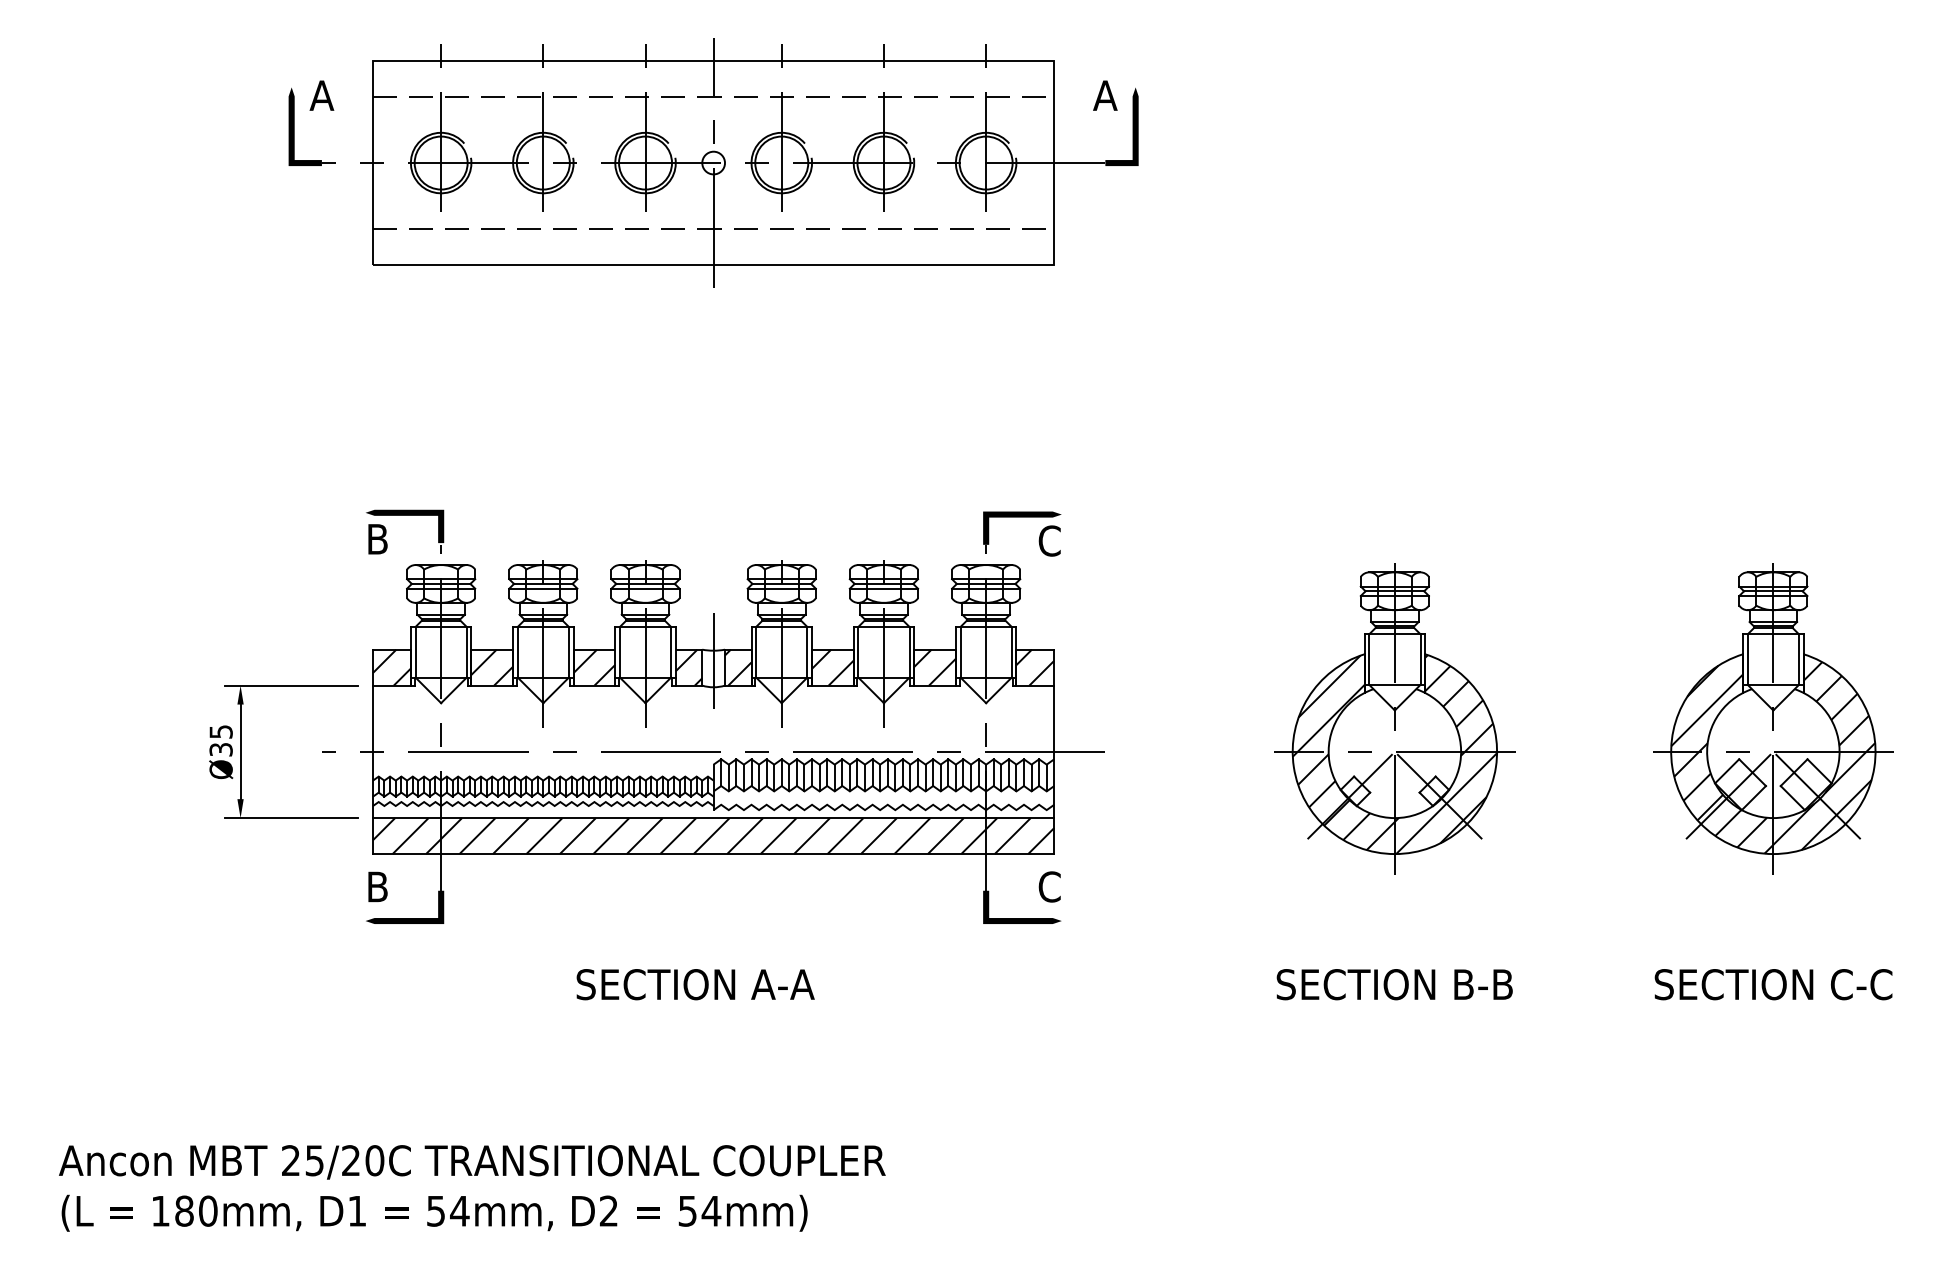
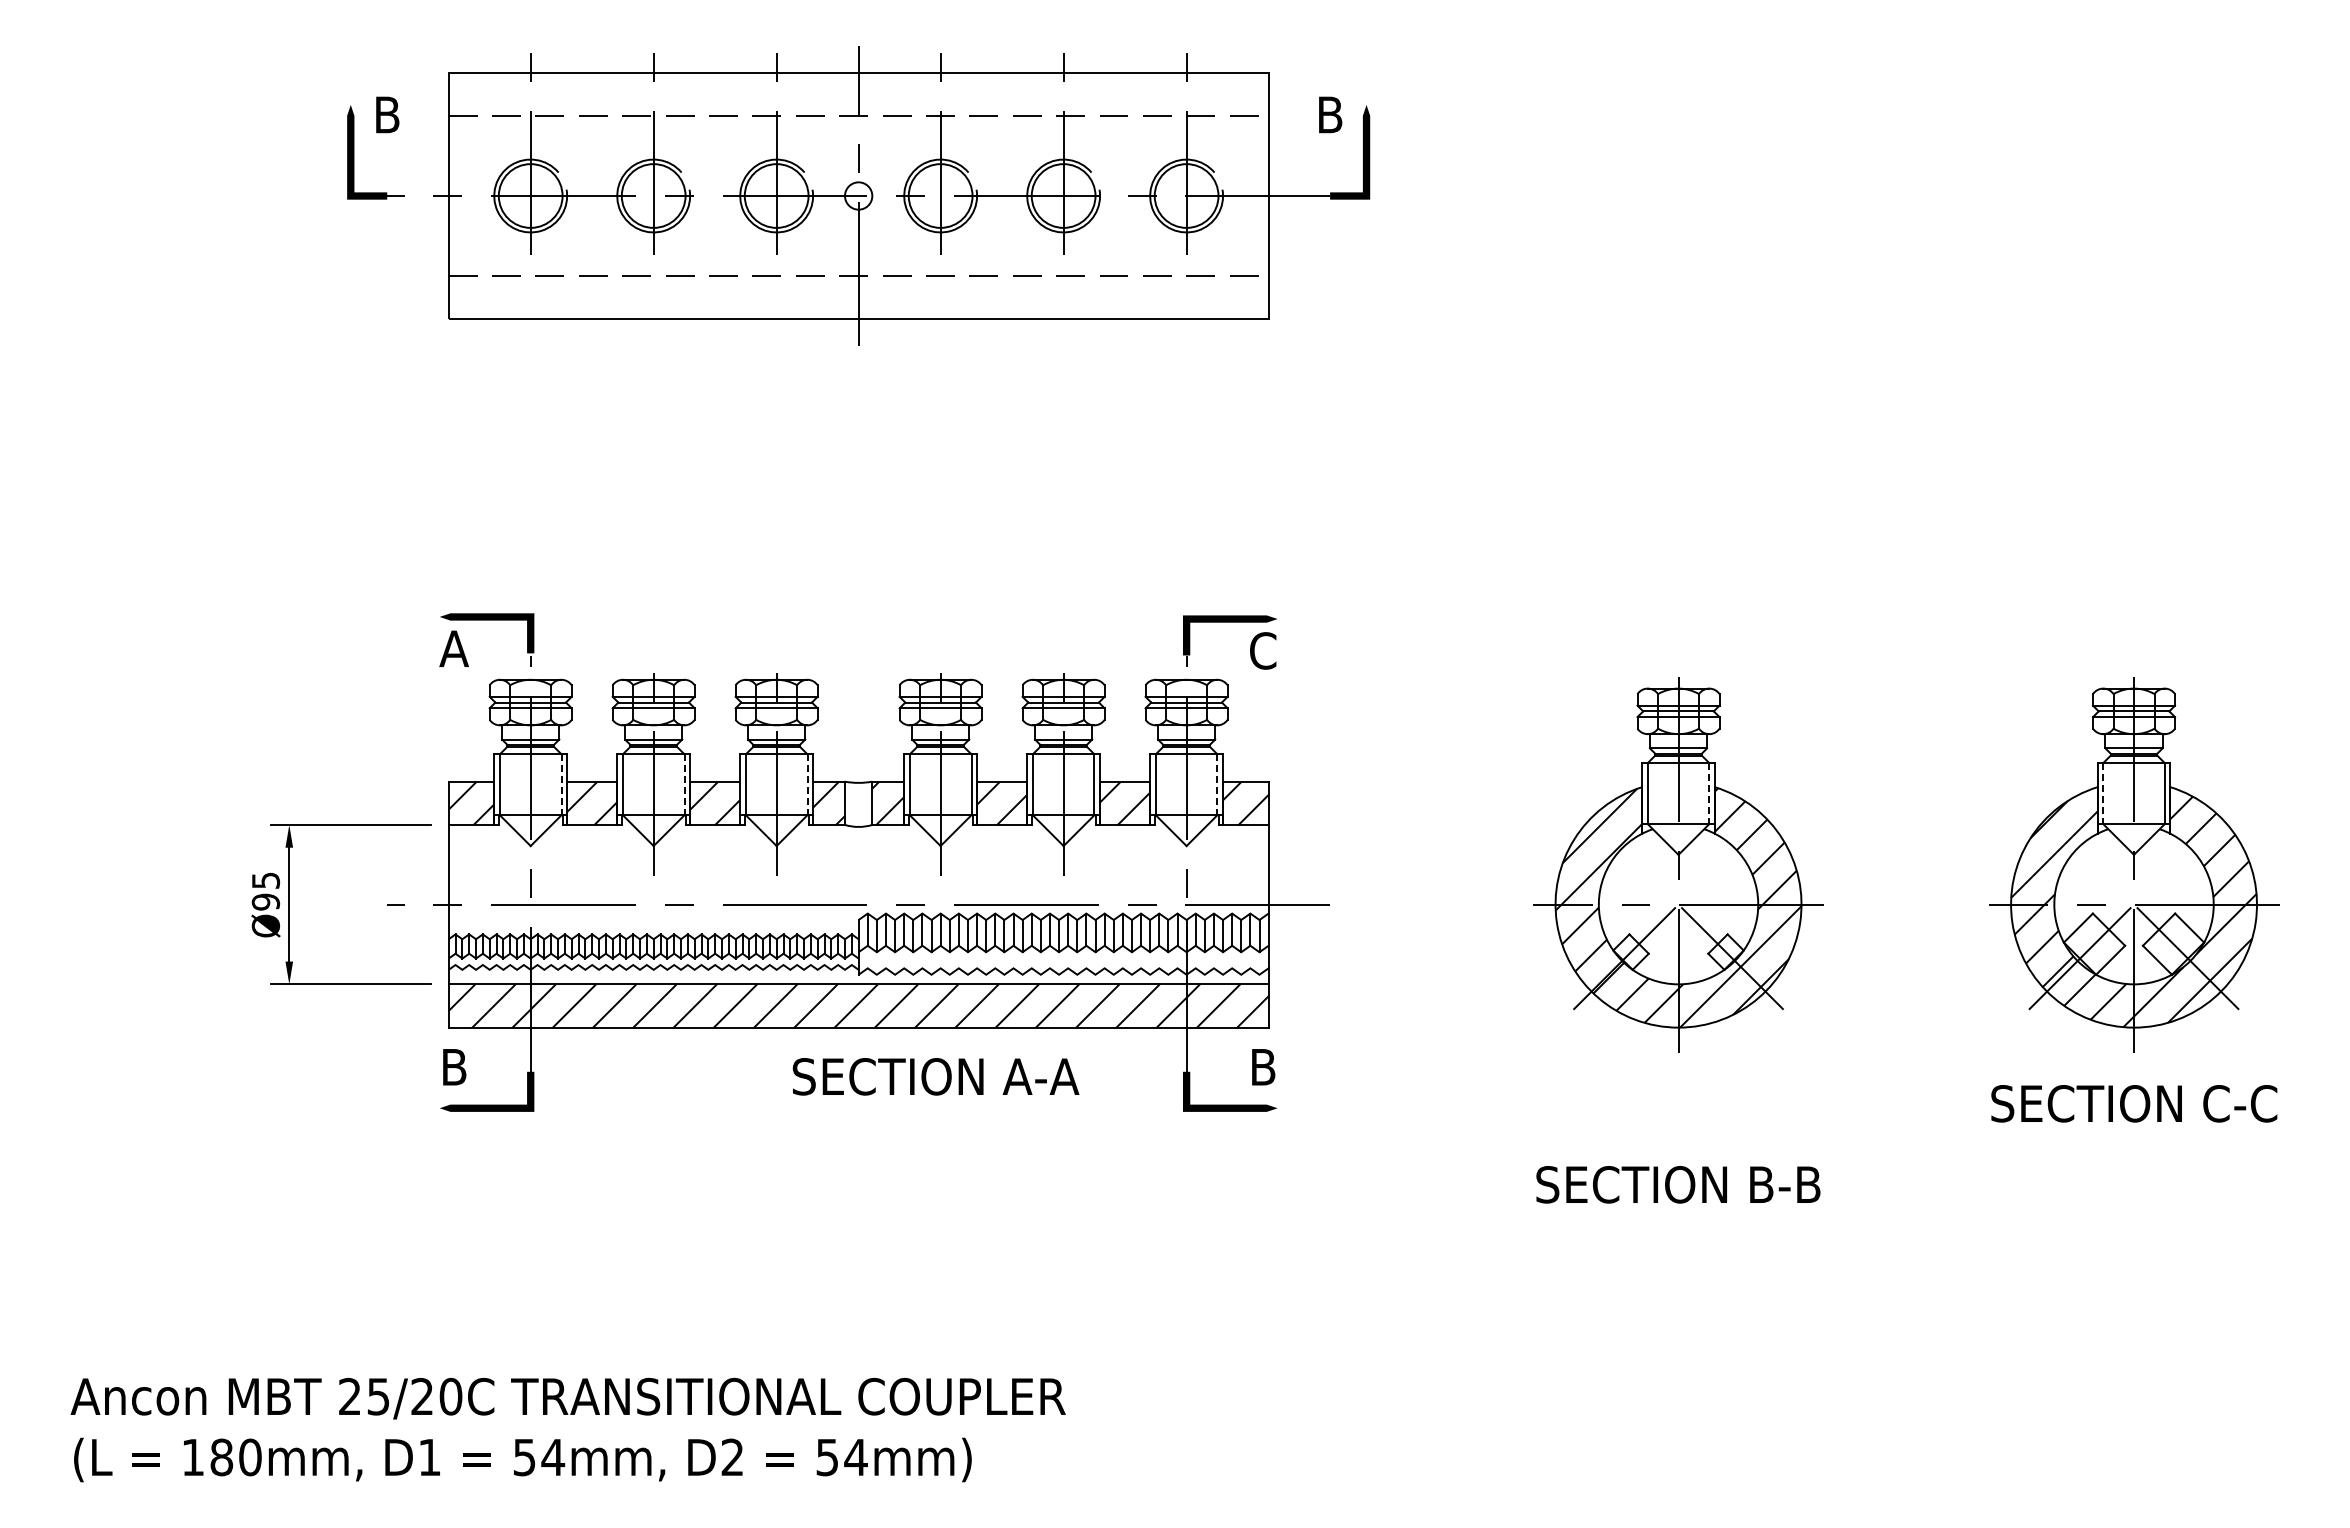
text: (321, 95) -> (386, 114), A -> B
text: (1104, 95) -> (1329, 114), A -> B
text: (377, 539) -> (453, 648), B -> A
line: (466, 652) -> (561, 784), solid -> dashed
line: (568, 652) -> (684, 784), solid -> dashed
line: (671, 652) -> (807, 784), solid -> dashed
line: (1011, 652) -> (1217, 784), solid -> dashed
line: (1420, 659) -> (1709, 793), solid -> dashed
line: (1747, 659) -> (2103, 793), solid -> dashed
line: (713, 661) -> (858, 795), removed
text: (220, 749) -> (265, 901), Ø35 -> Ø95
text: (1050, 887) -> (1263, 1067), C -> B
text: (695, 984) -> (935, 1076), moved
text: (1773, 984) -> (2134, 1103), moved

